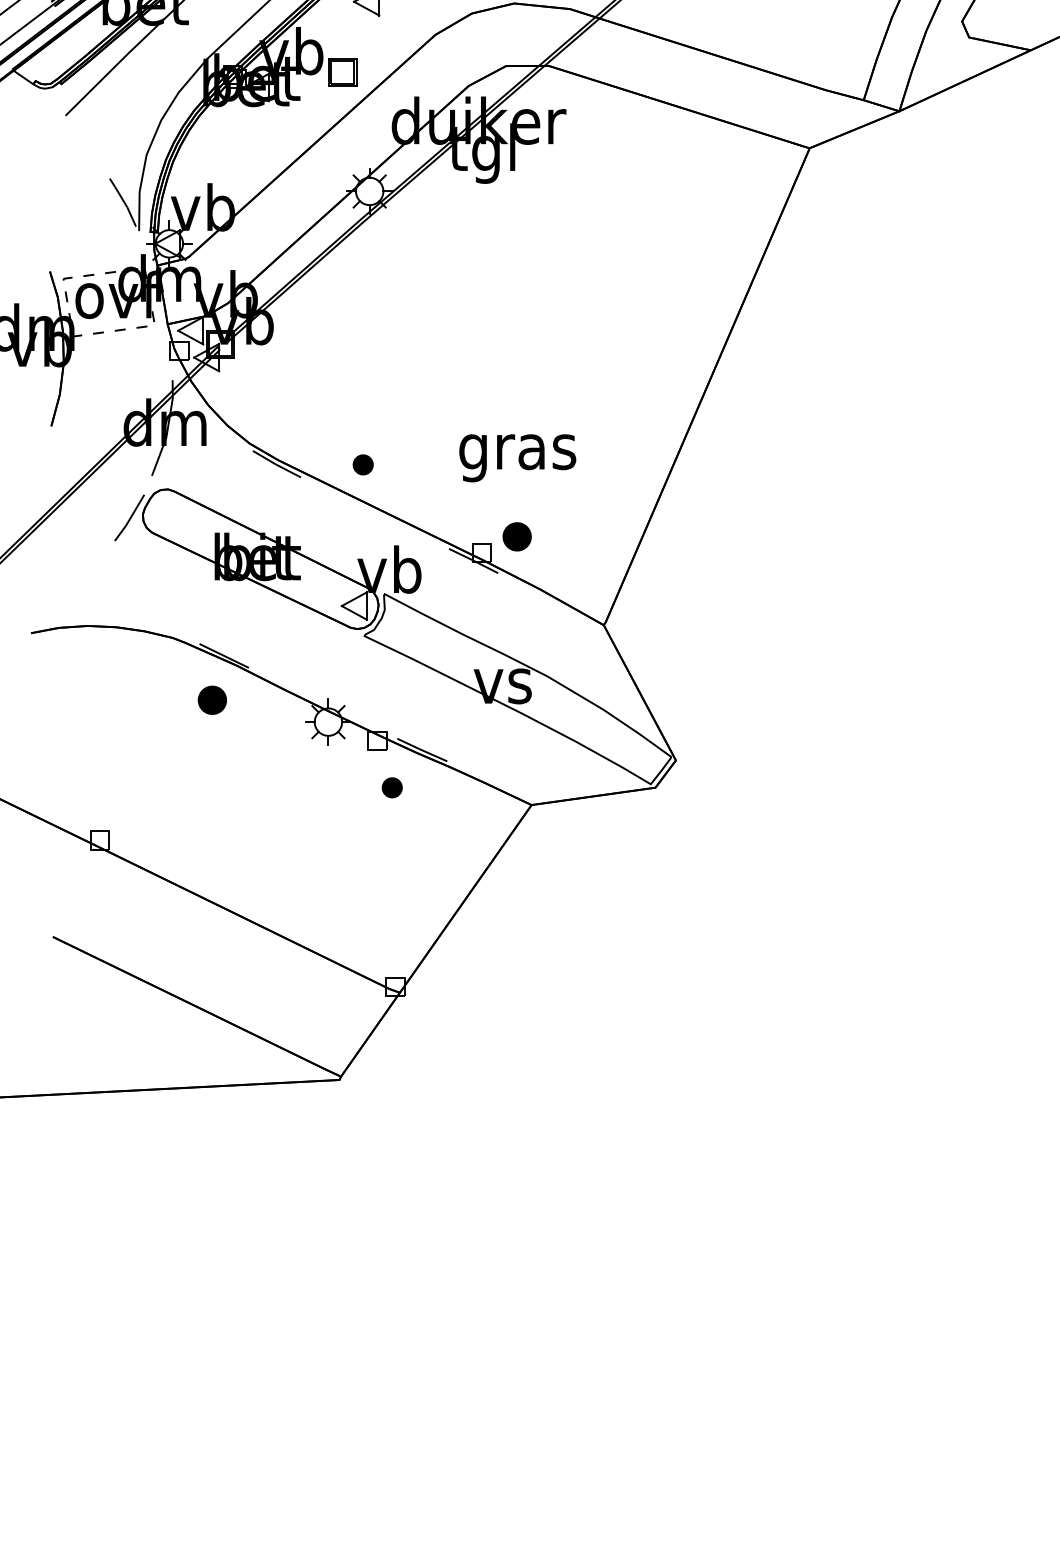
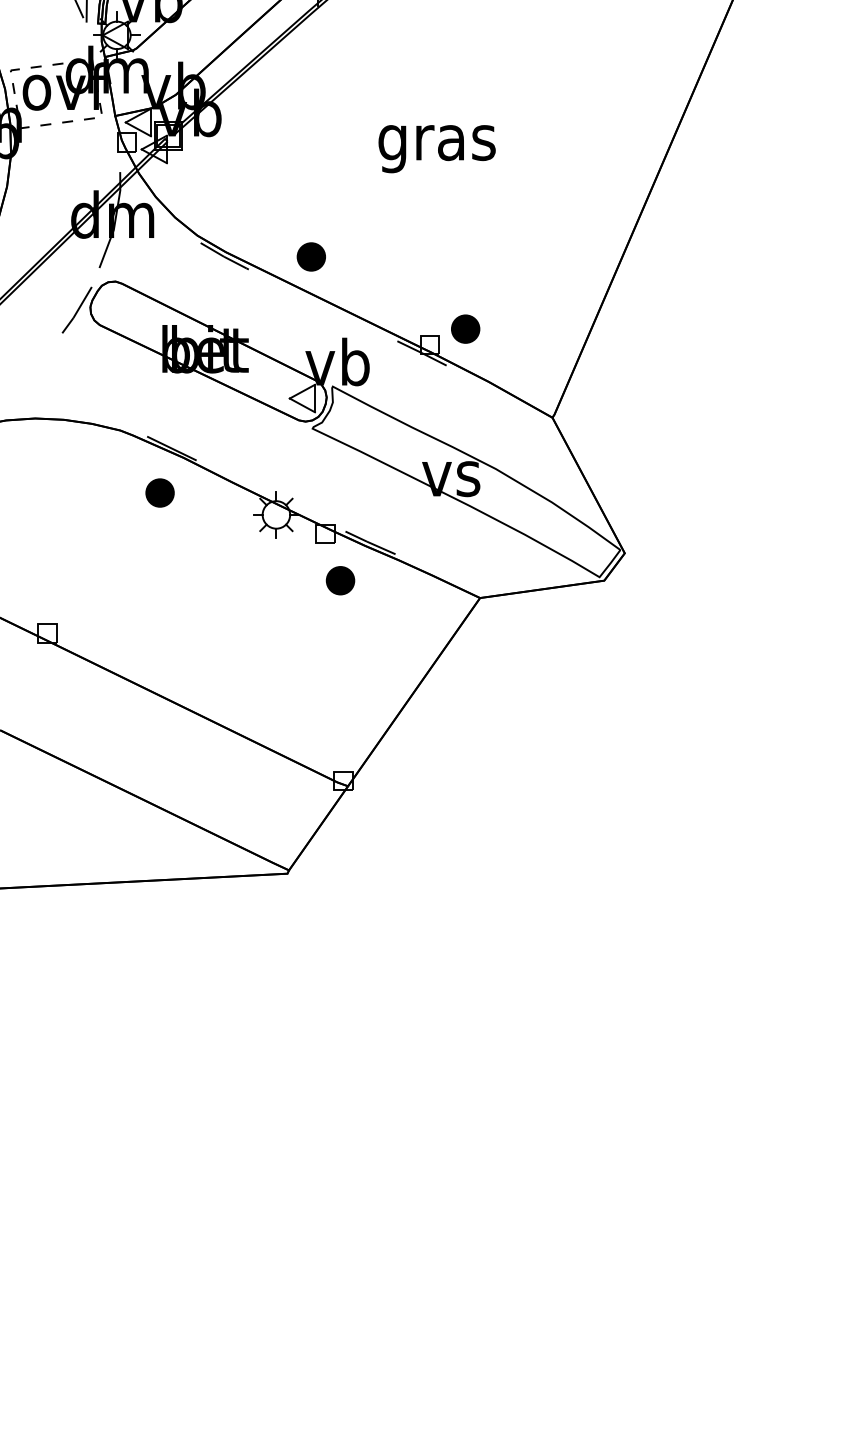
text: (517, 458) -> (436, 149), moved
part: (362, 464) -> (310, 256), size x1.43
part: (391, 787) -> (339, 580), size x1.43

